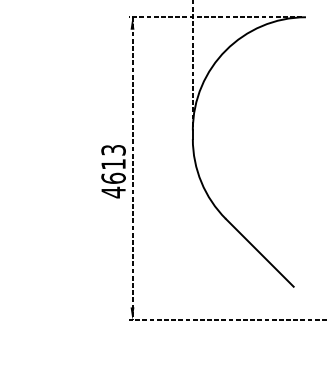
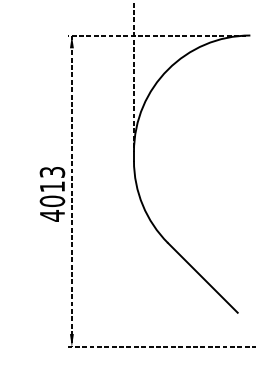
text: (113, 177) -> (52, 200), 4613 -> 4013

